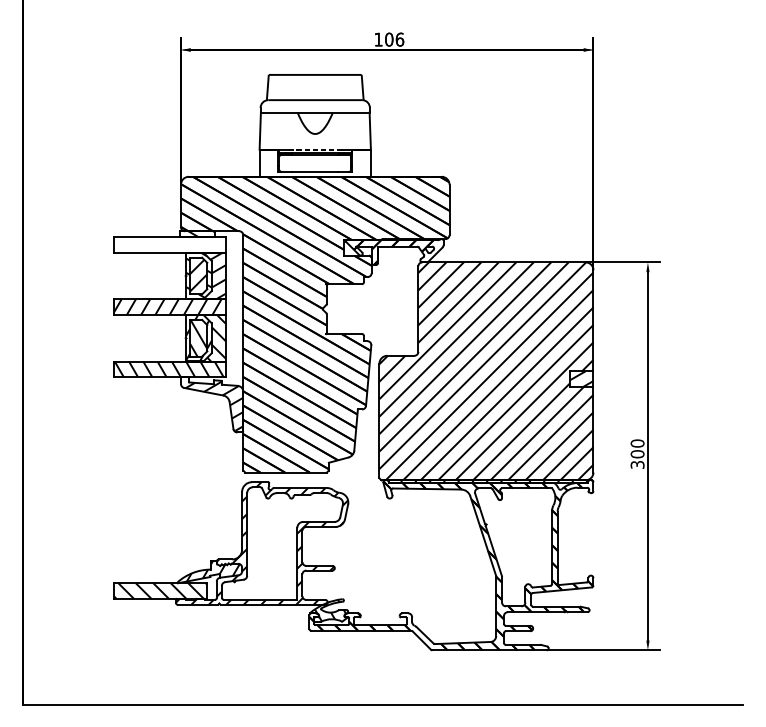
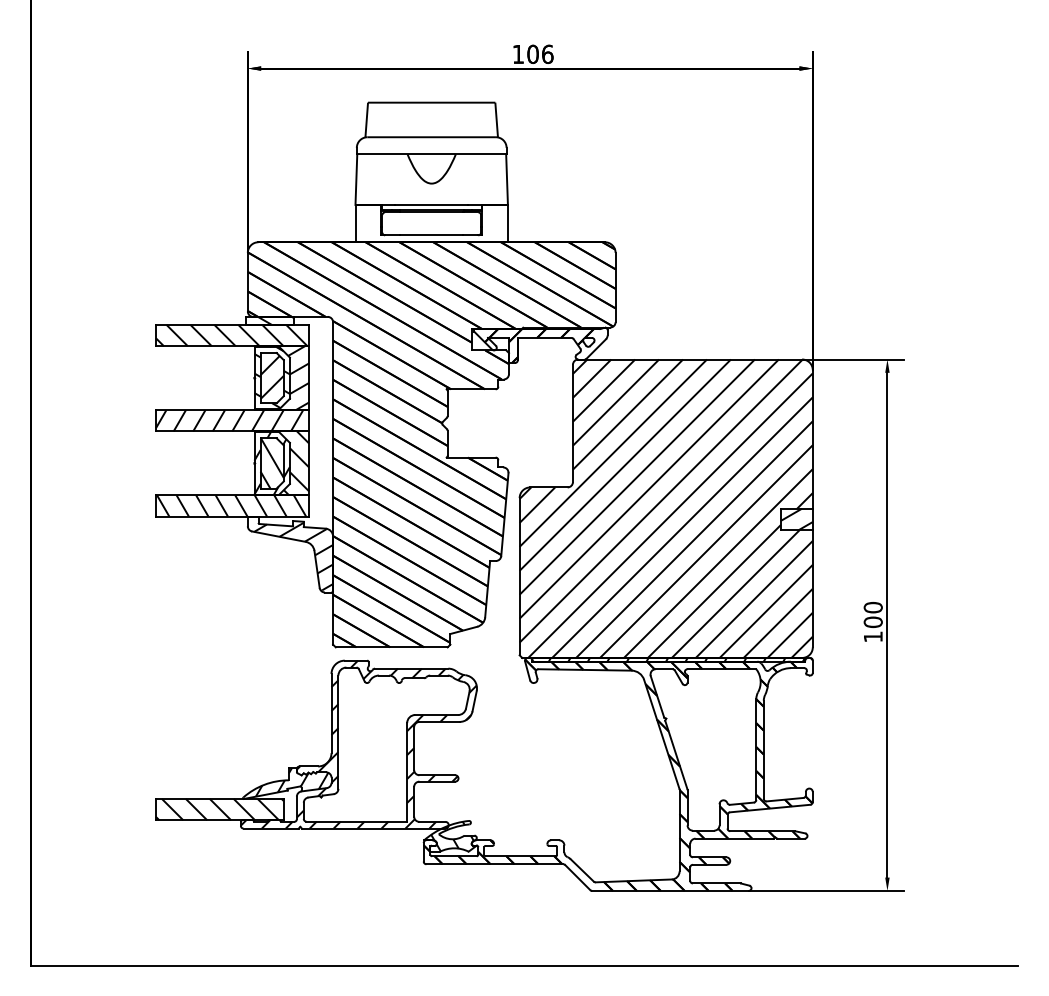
line: (315, 149) -> (431, 204), dashed -> solid
hatch: (169, 244) -> (231, 335), added
text: (637, 464) -> (872, 636), 300 -> 100

